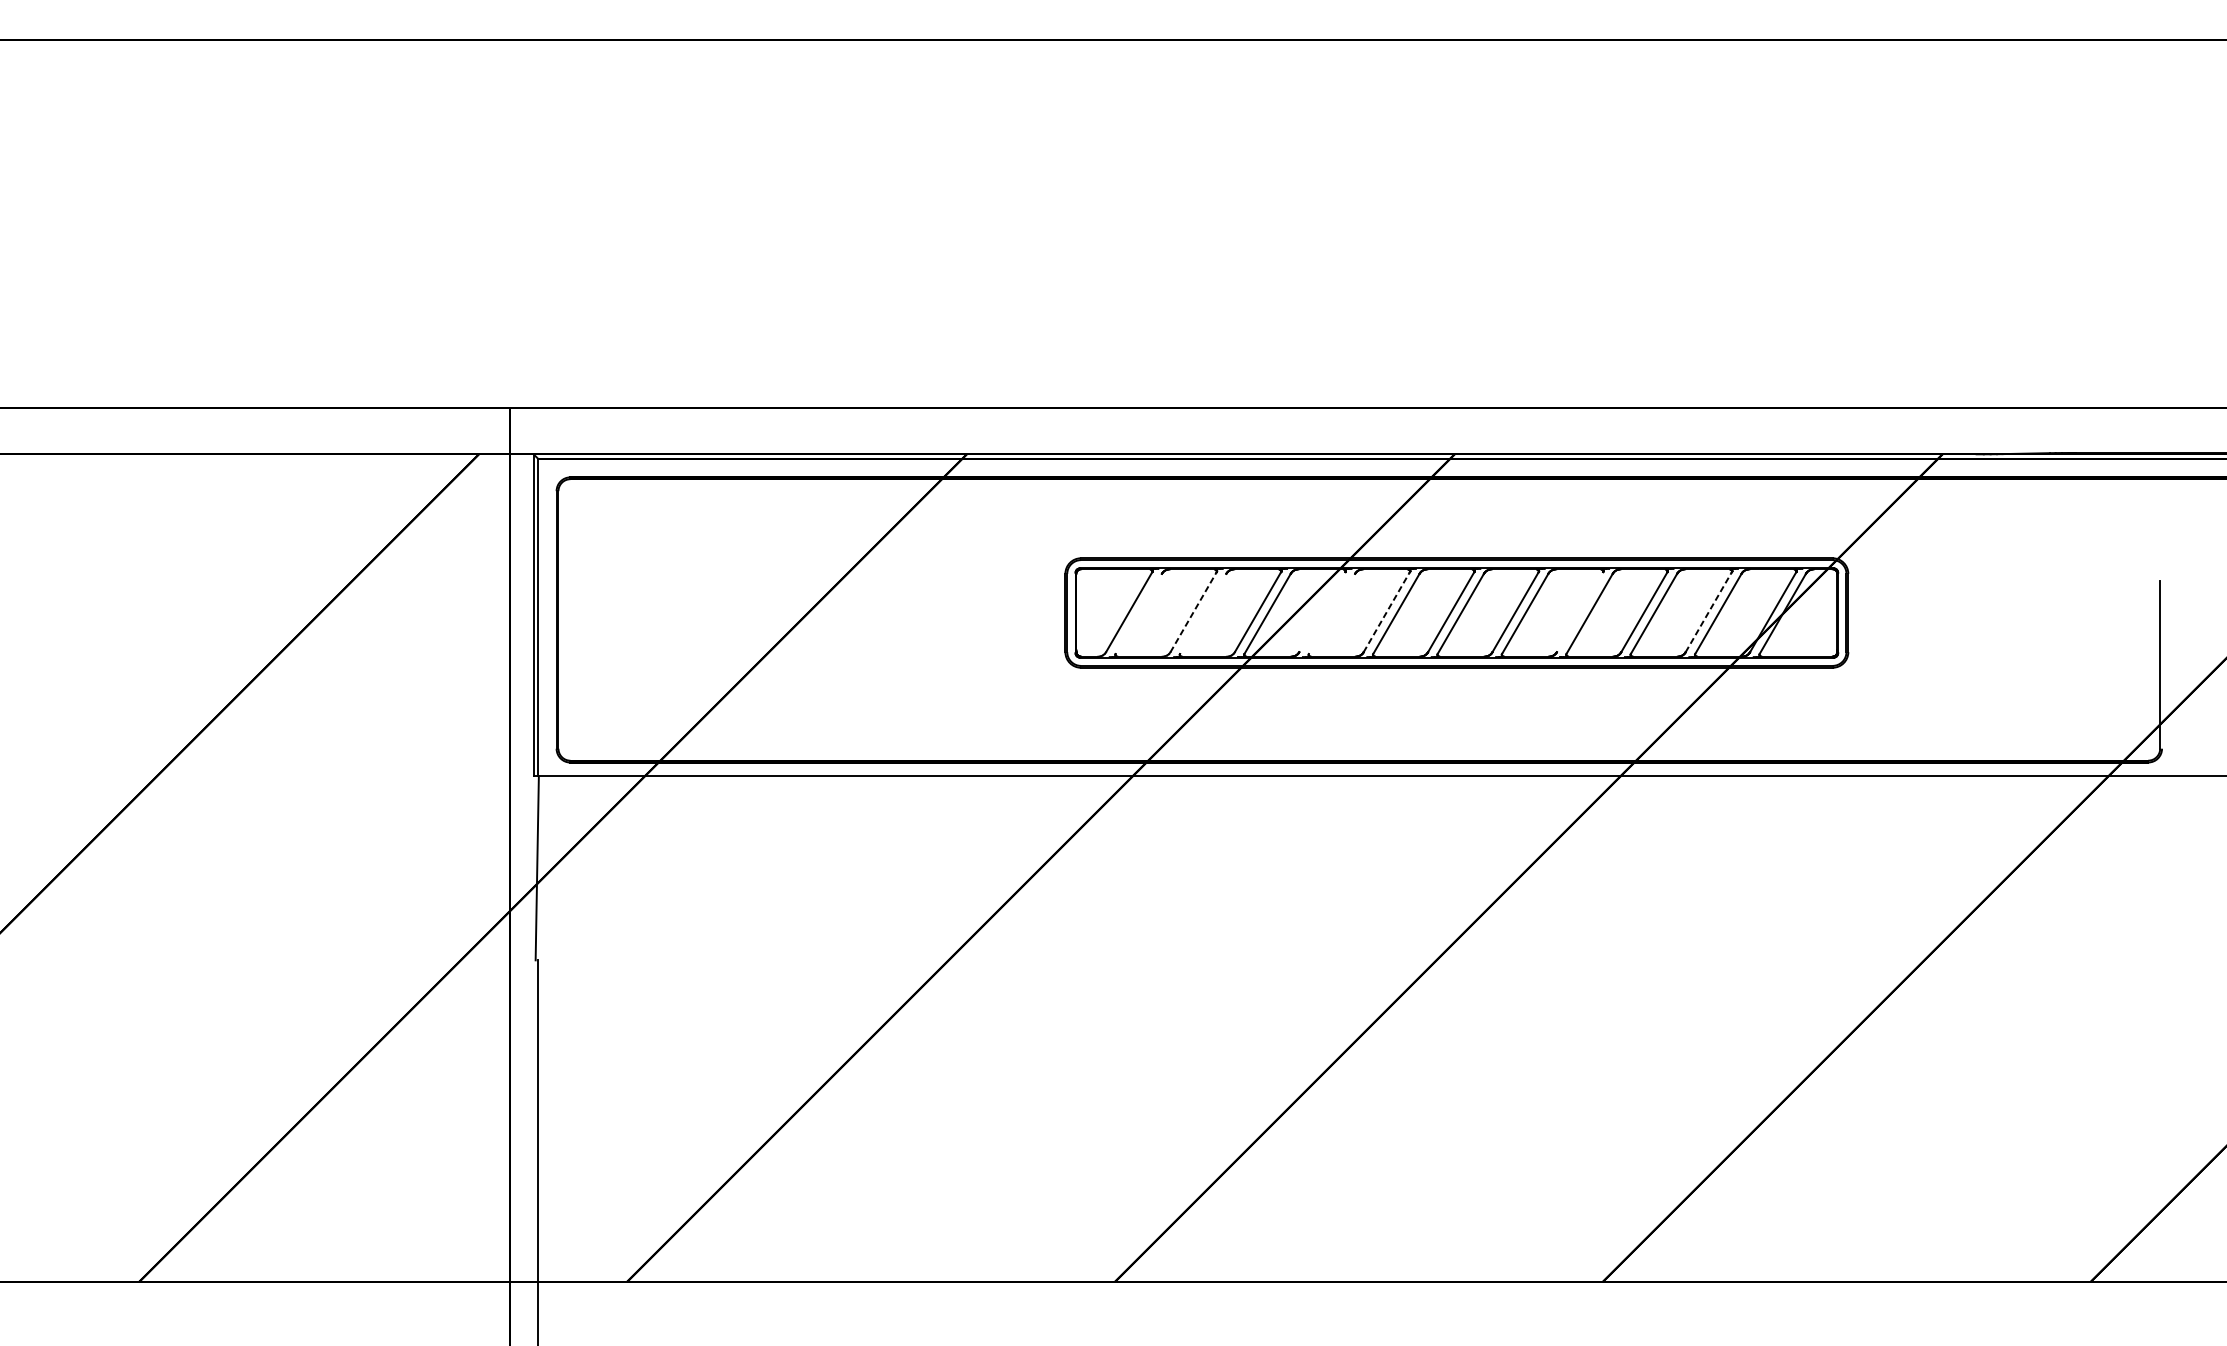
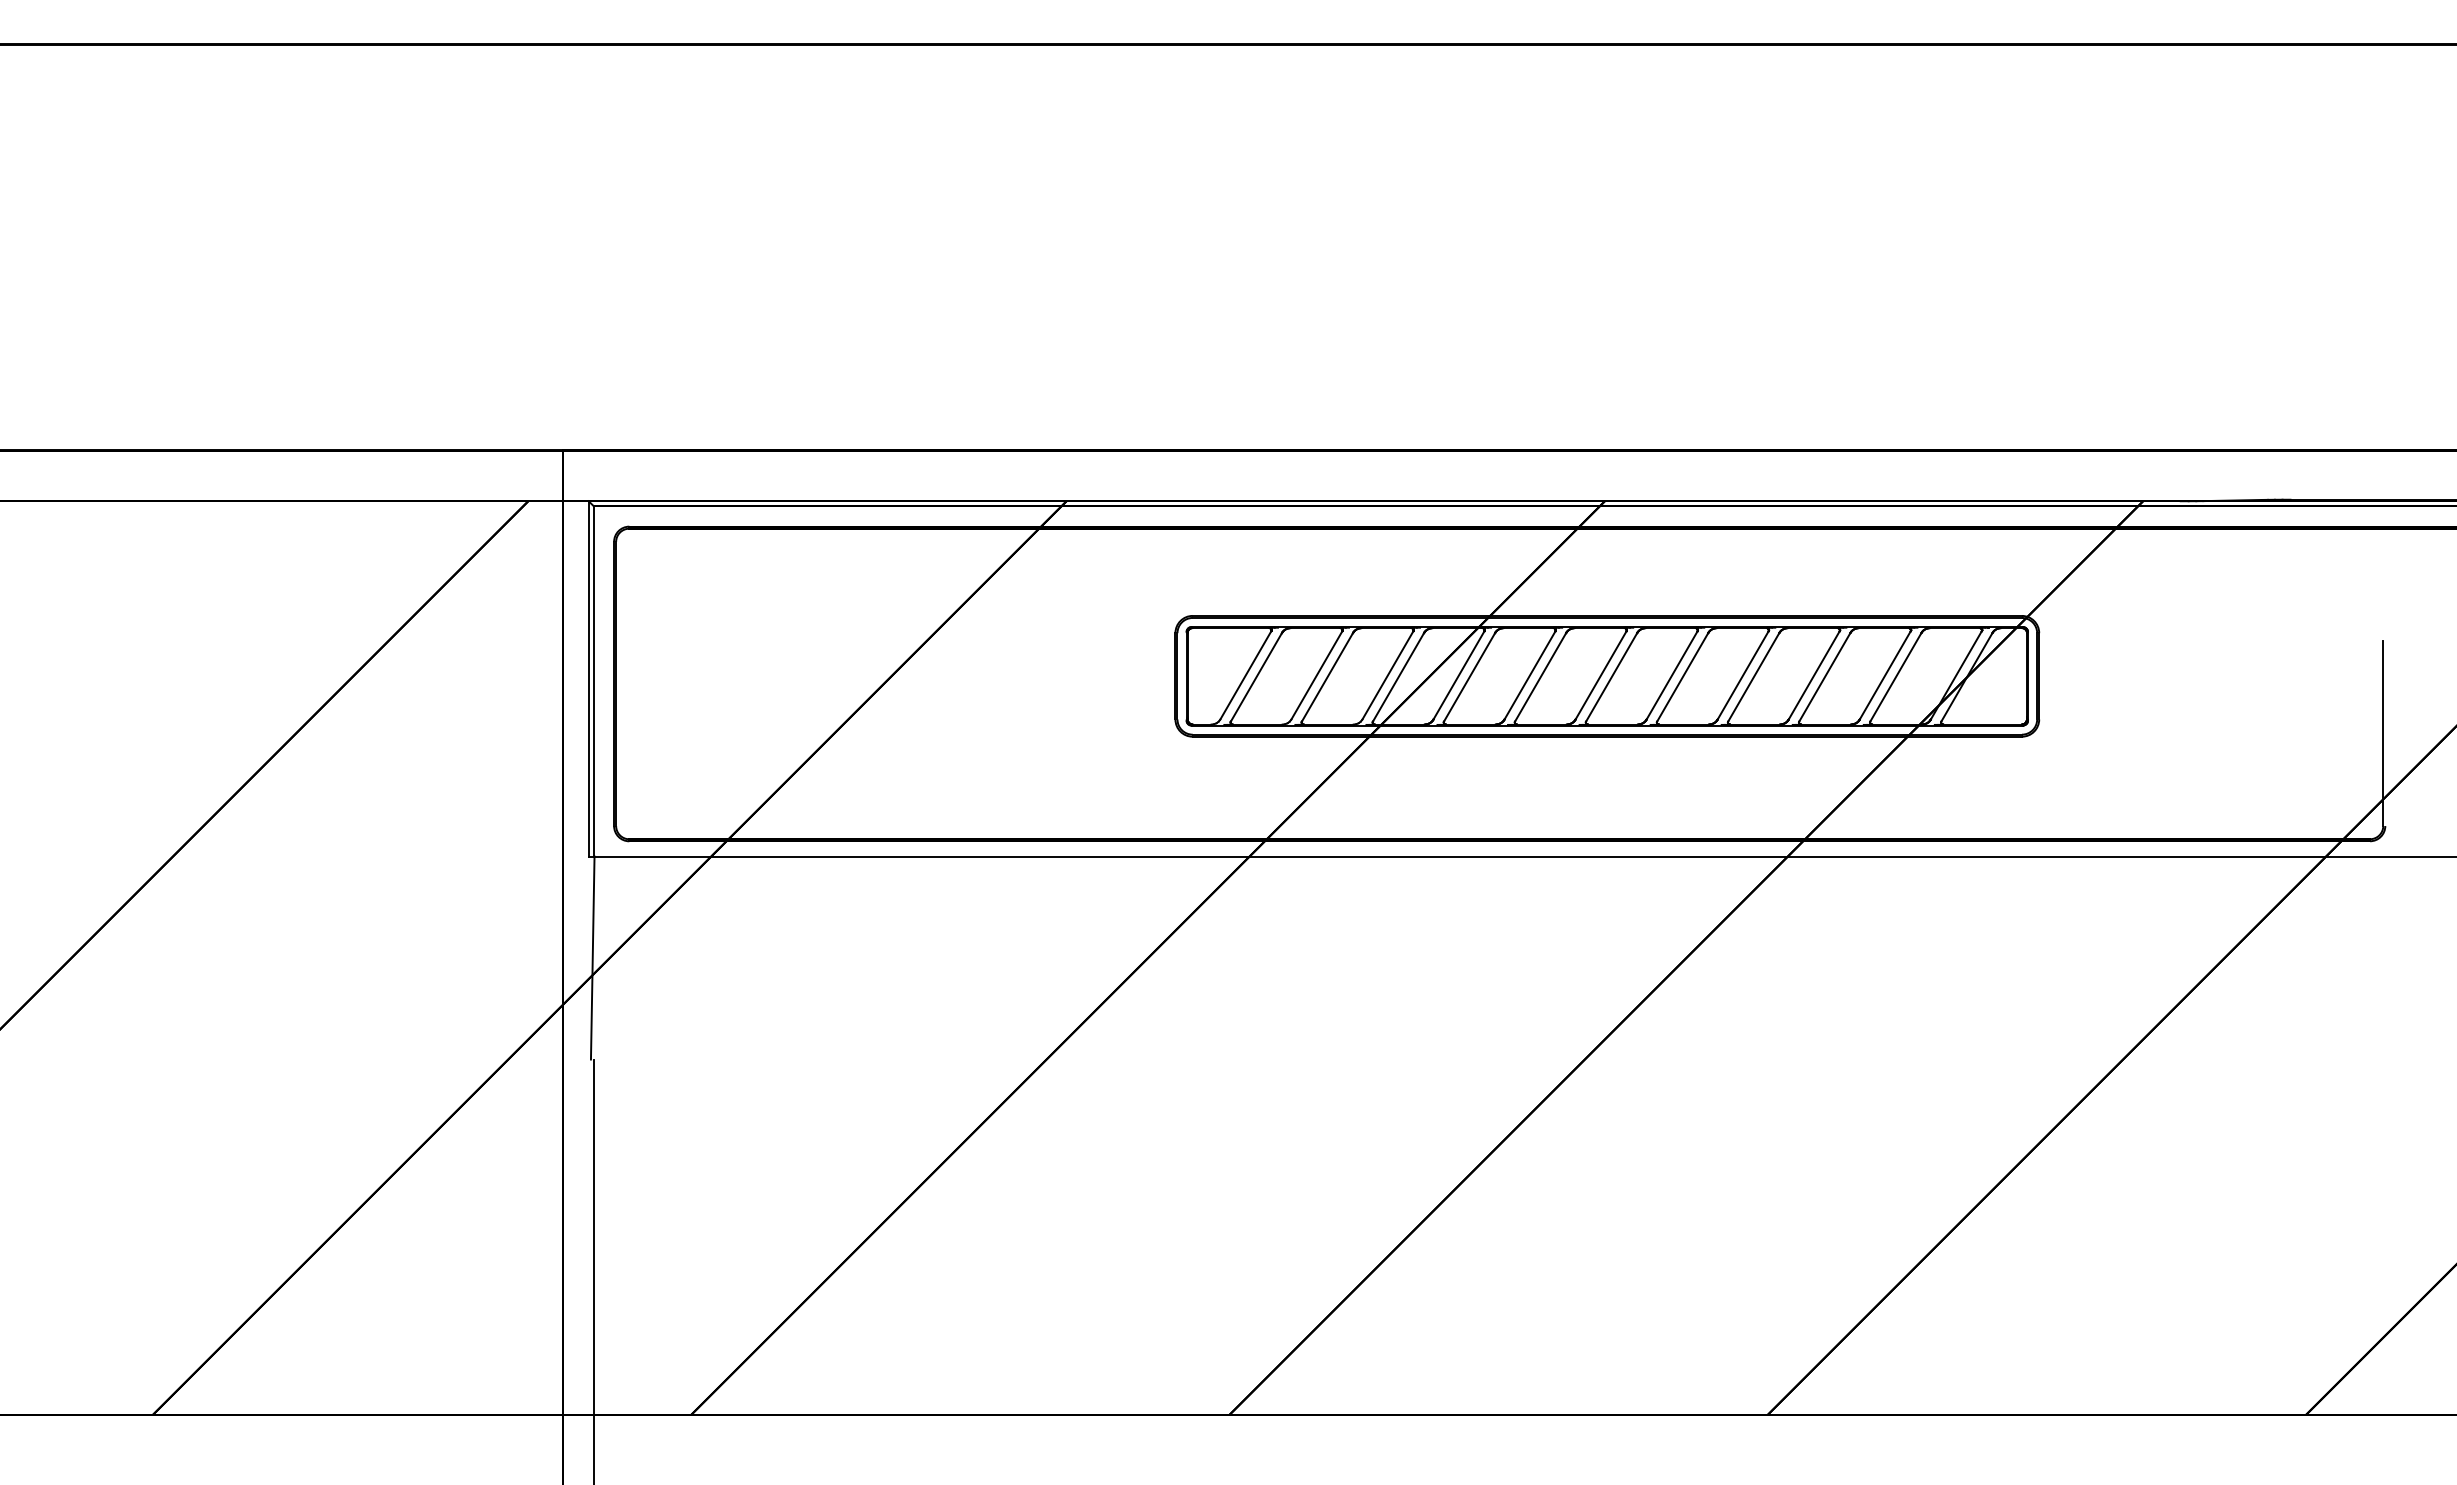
line: (1194, 611) -> (1317, 674), dashed -> solid
line: (1321, 611) -> (1458, 674), added
line: (1387, 611) -> (1530, 674), dashed -> solid
line: (1579, 611) -> (1742, 674), added
line: (1709, 611) -> (1885, 674), dashed -> solid
line: (1138, 613) -> (1256, 676), added
line: (1203, 613) -> (1327, 676), added
line: (1331, 613) -> (1469, 676), added

